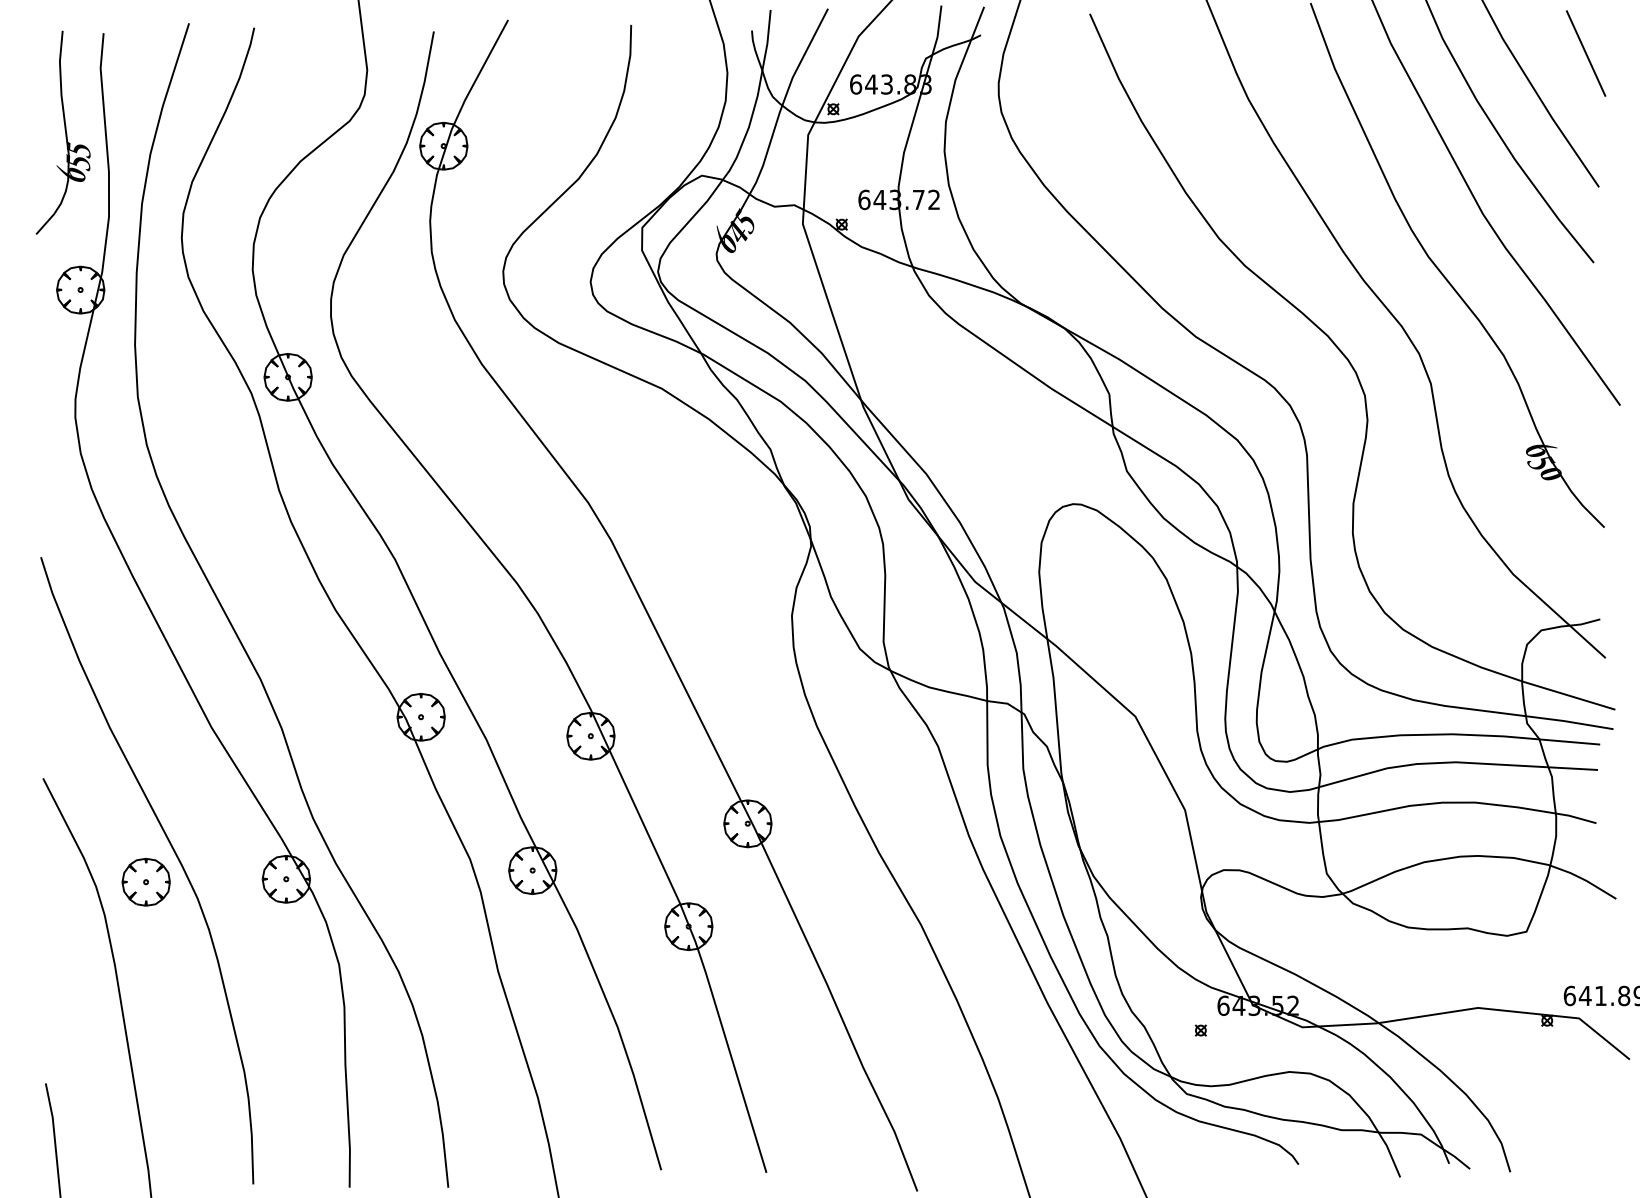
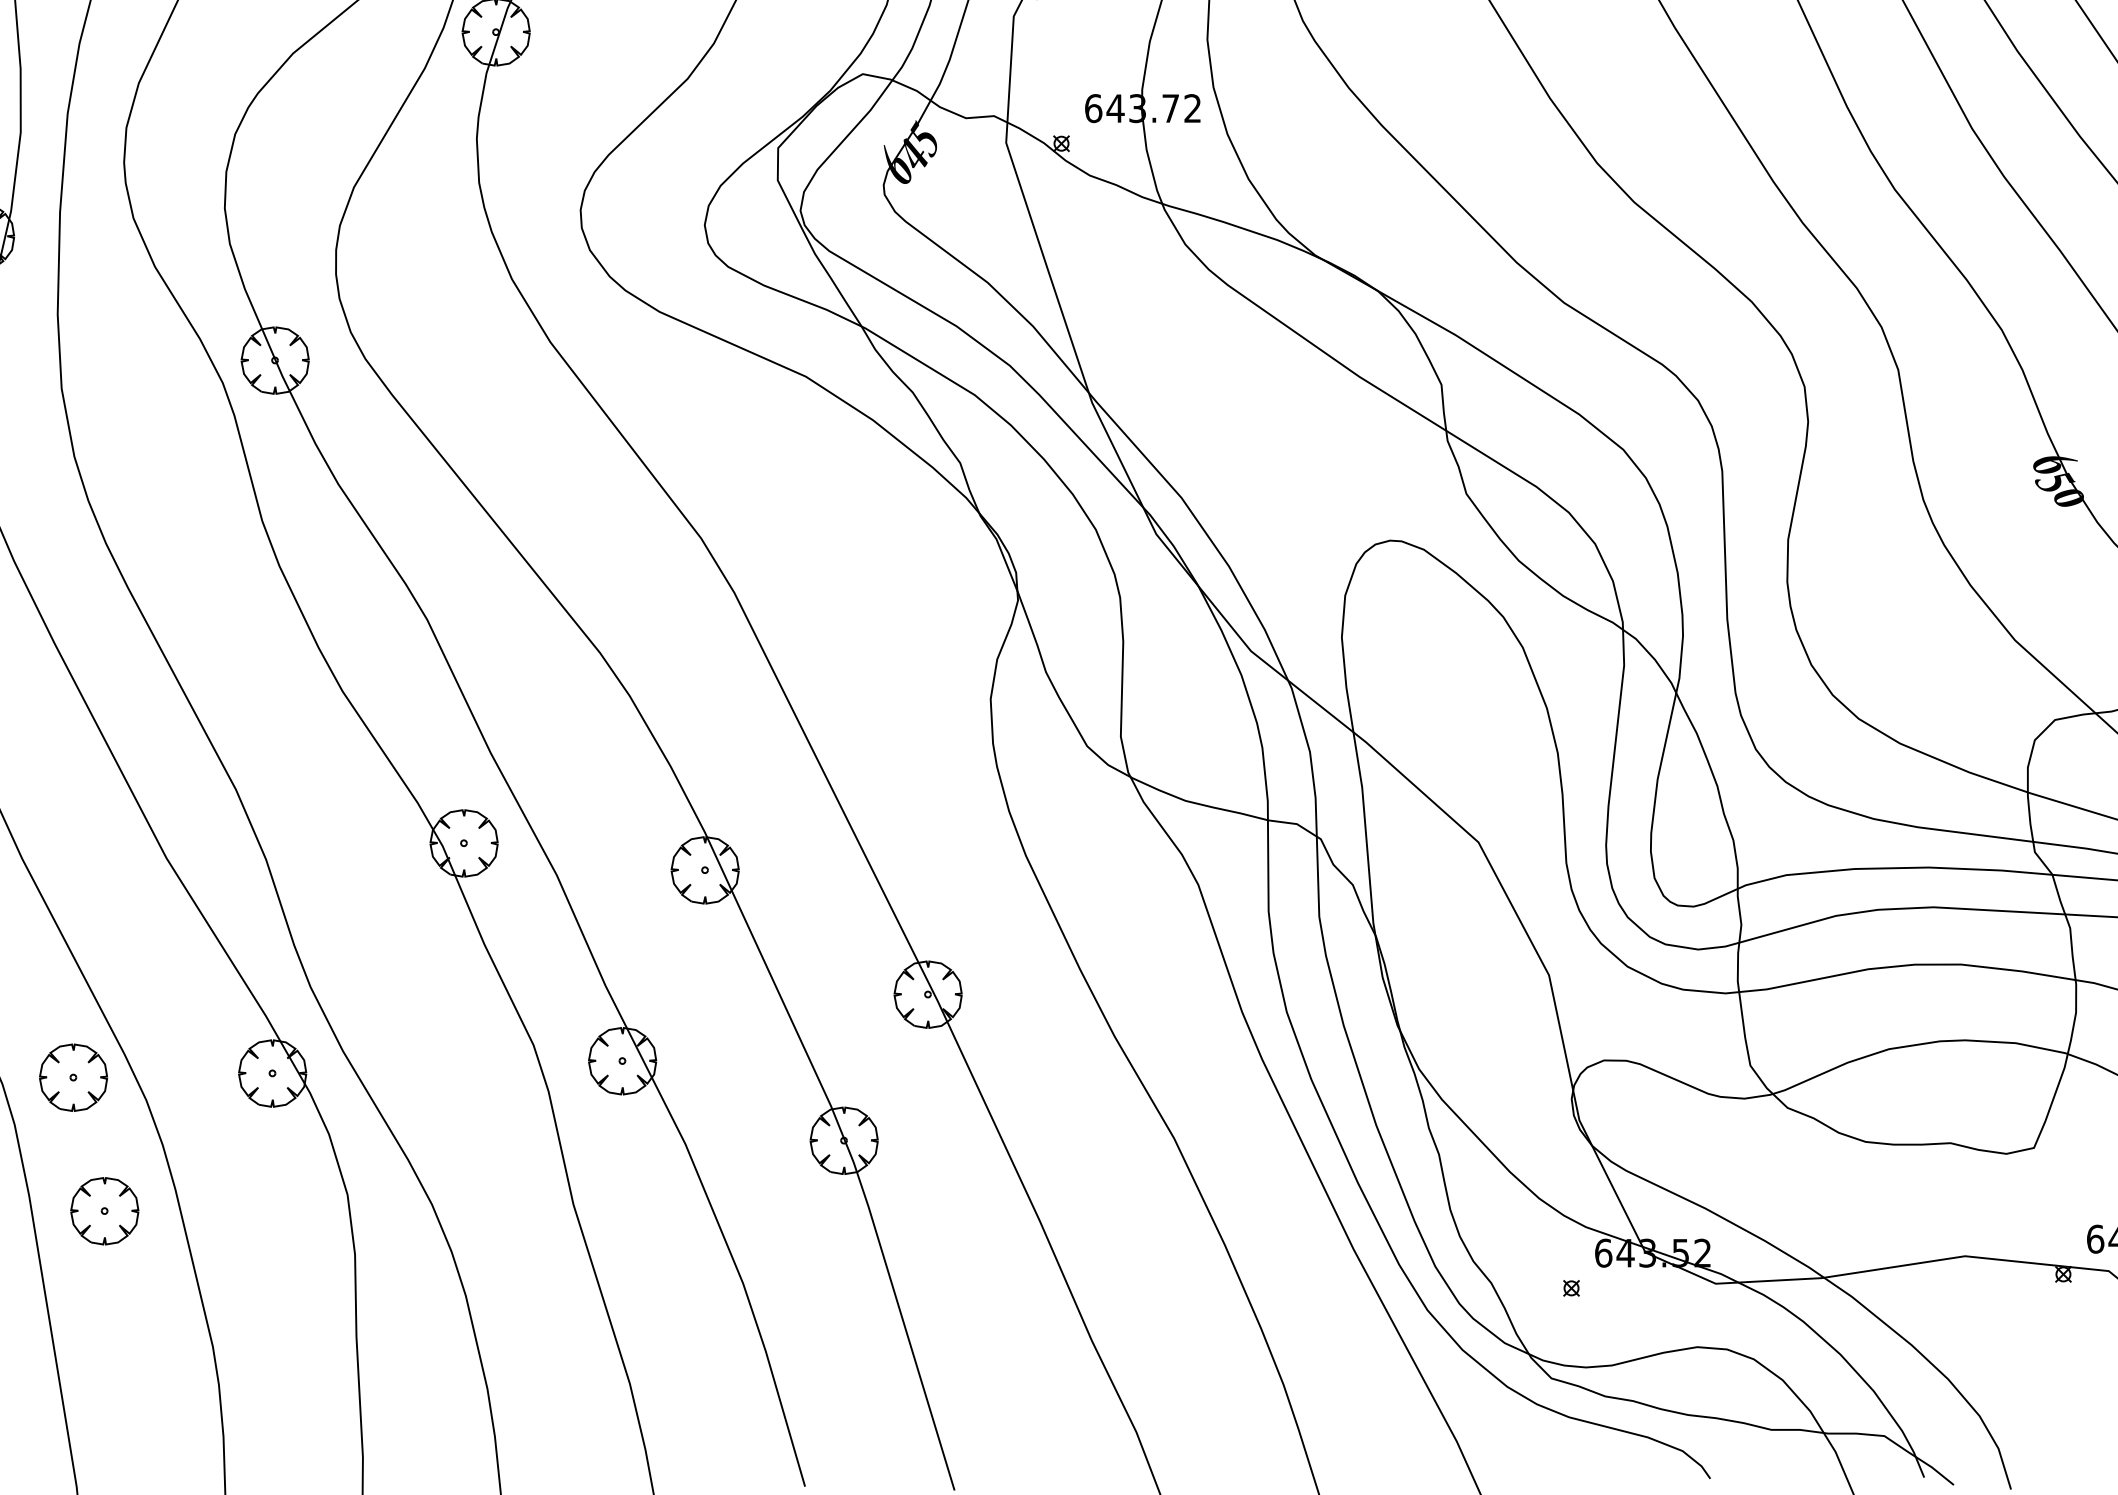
part: (167, 976) -> (103, 1211), added

